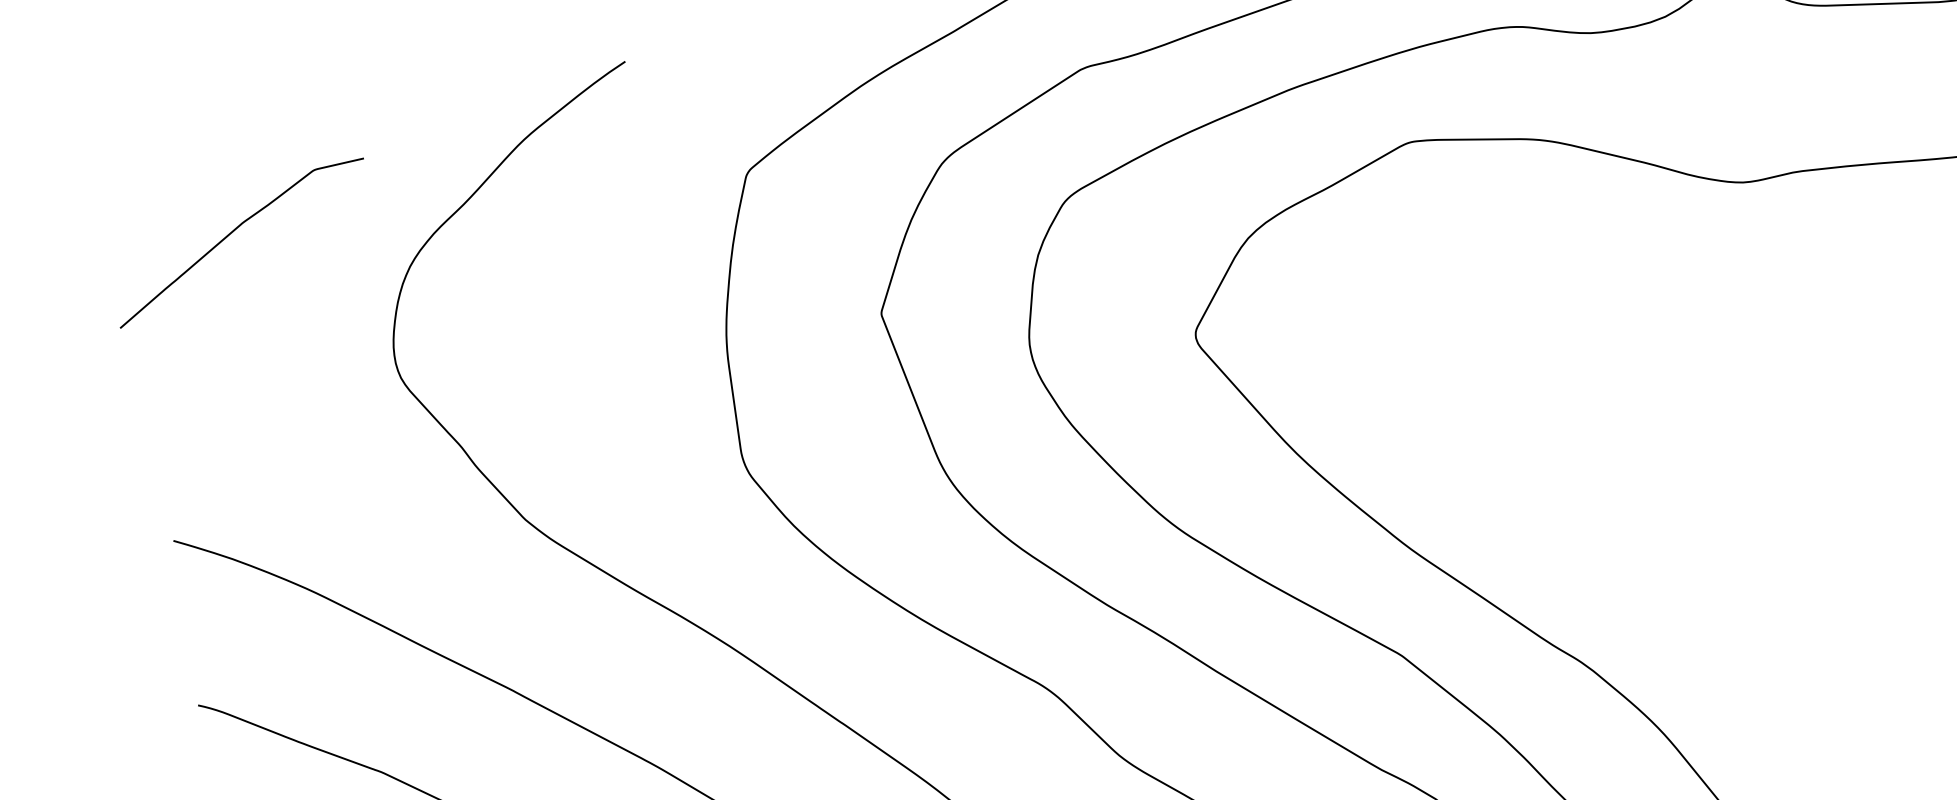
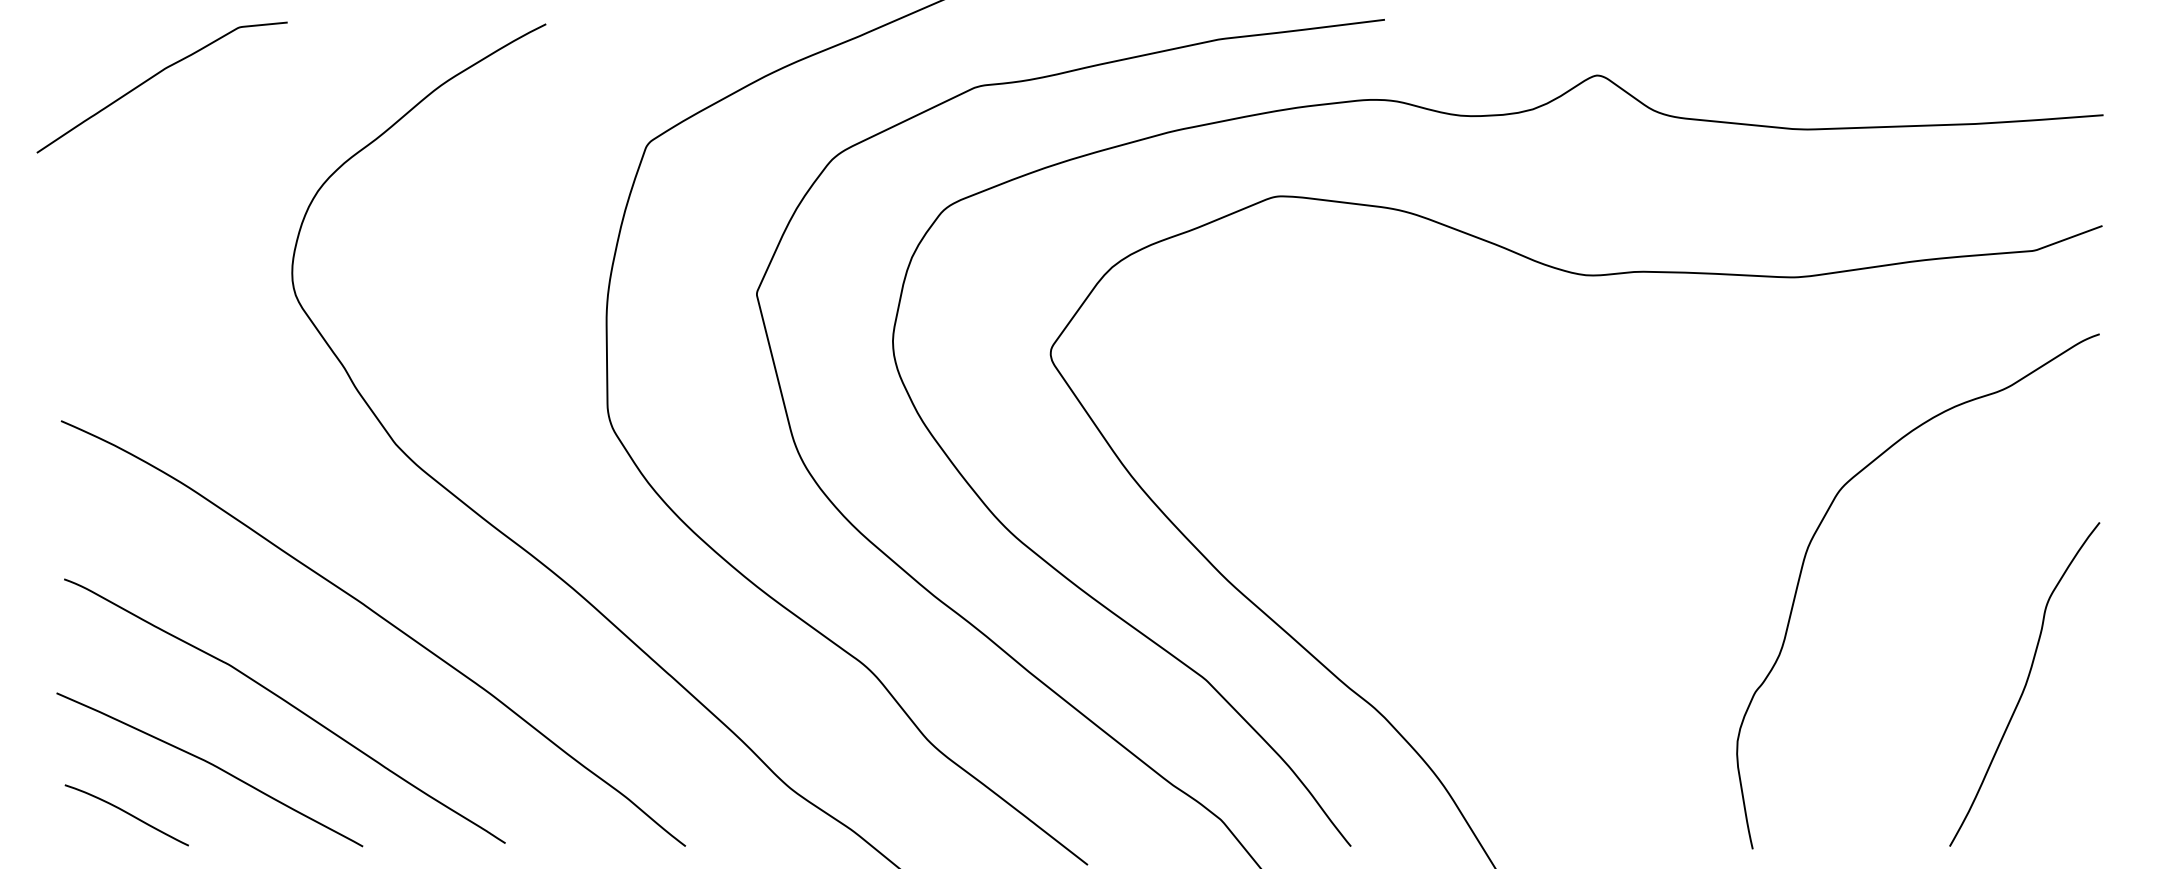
curve: (233, 232) -> (155, 76), moved

